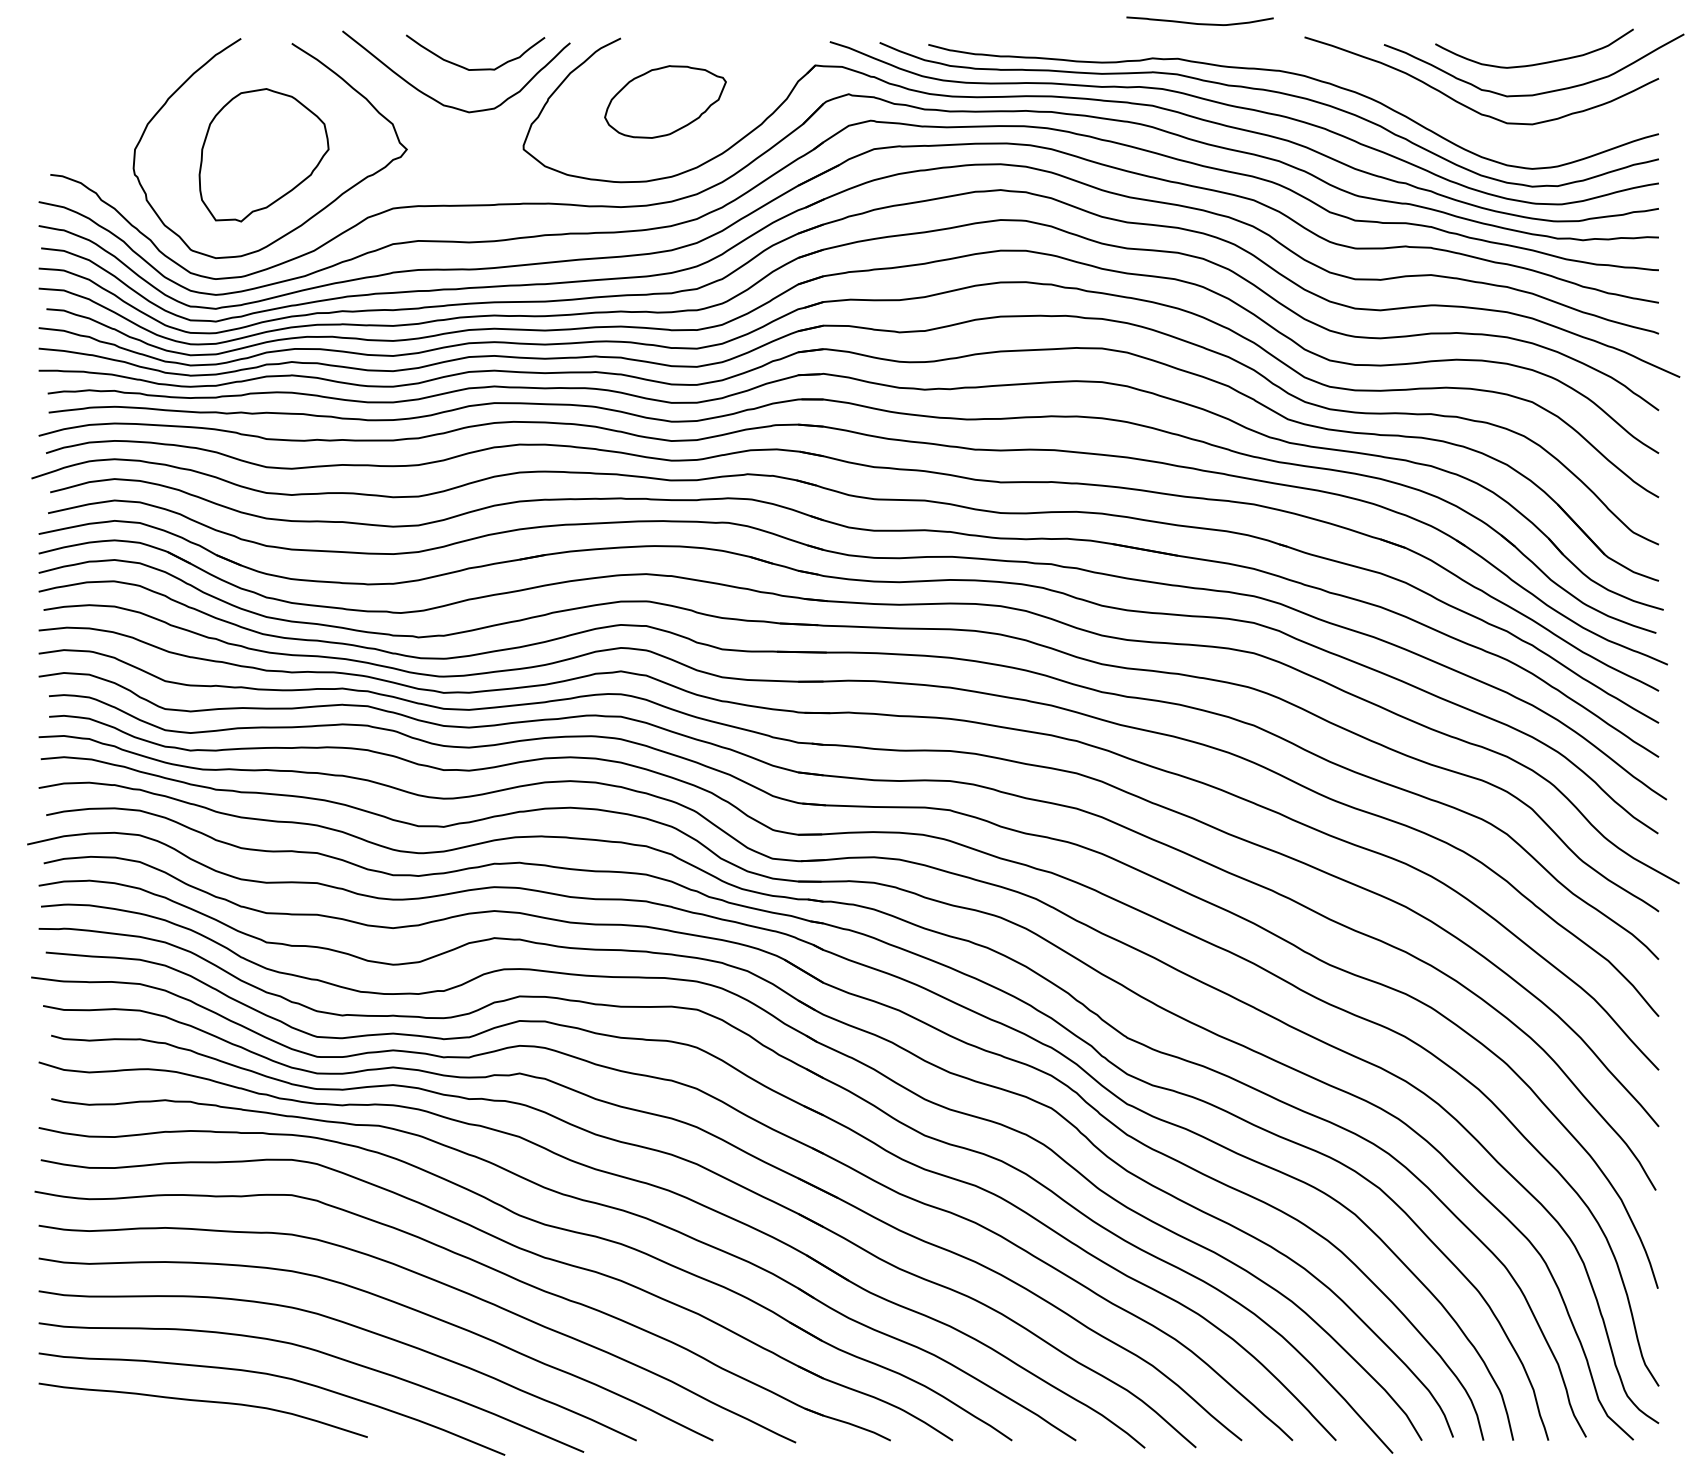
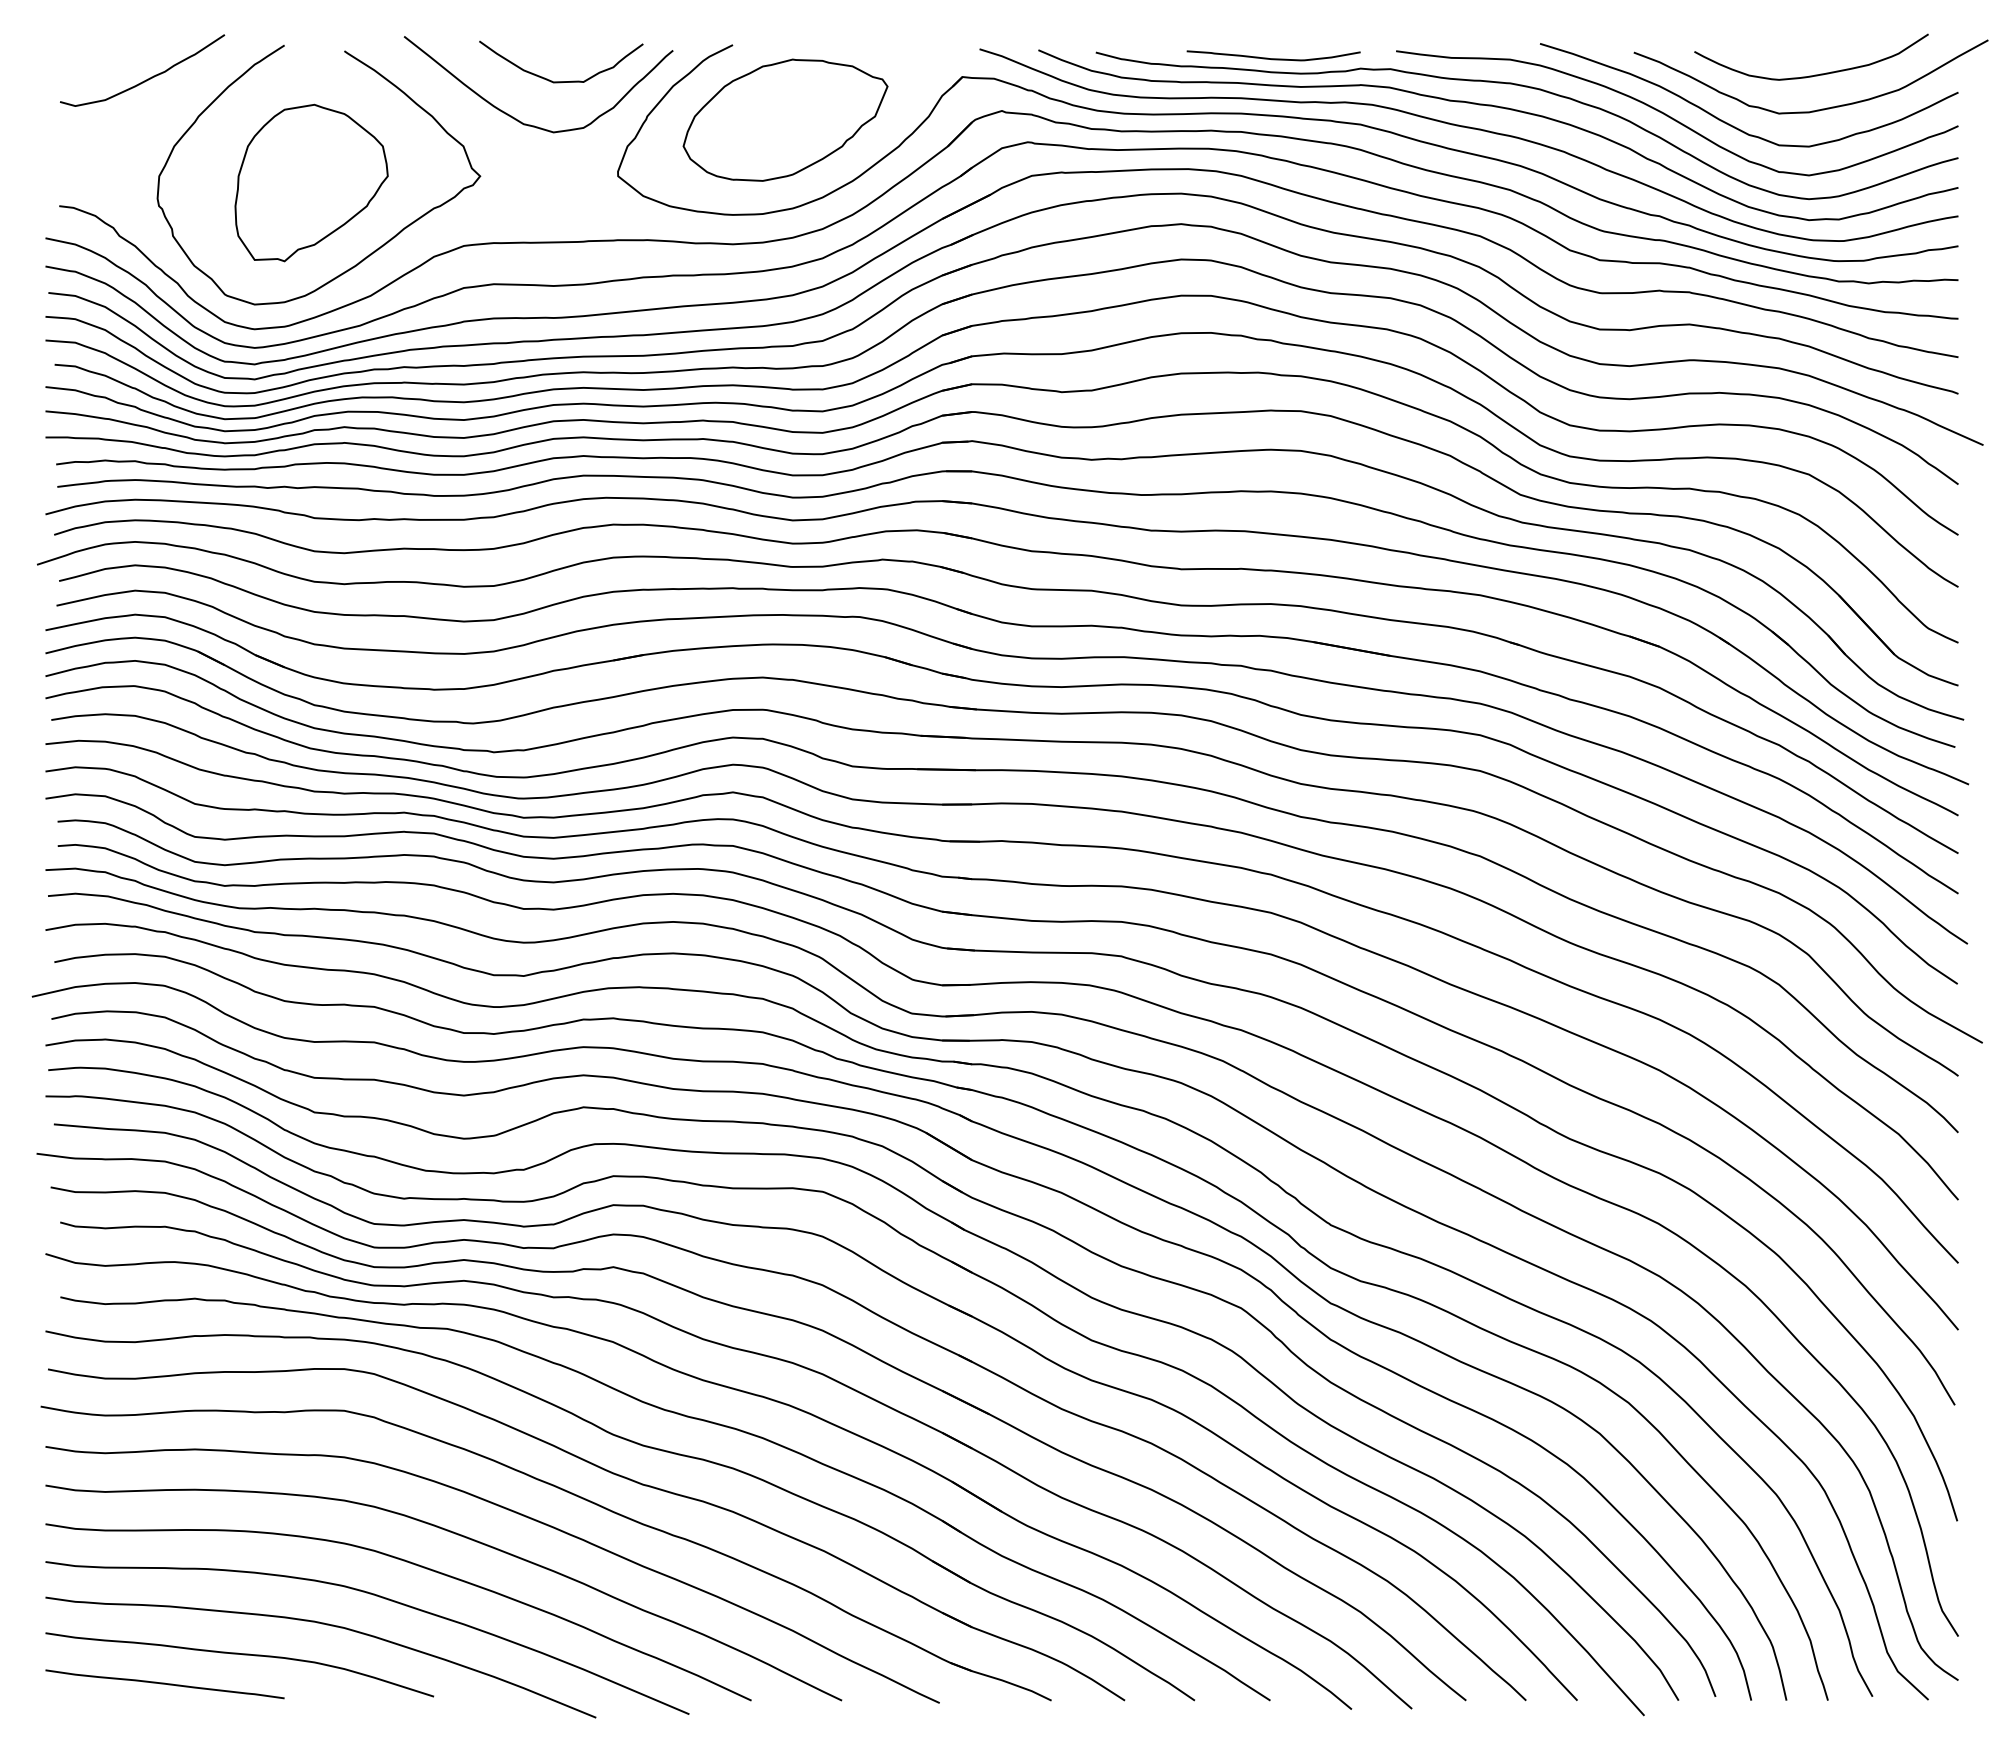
curve: (1199, 23) -> (1273, 58), moved
curve: (125, 66) -> (147, 78), added
curve: (1418, 100) -> (1674, 118), added
part: (665, 101) -> (785, 119), size x1.43
curve: (139, 1426) -> (164, 1684), added

